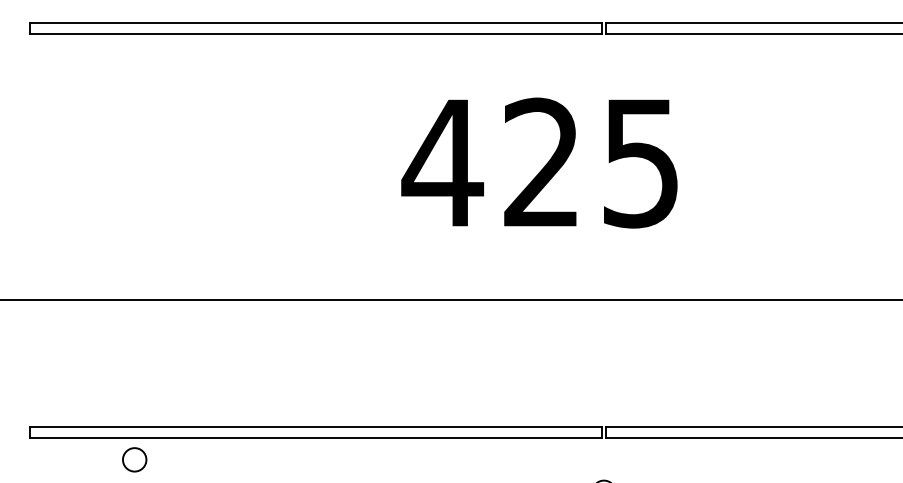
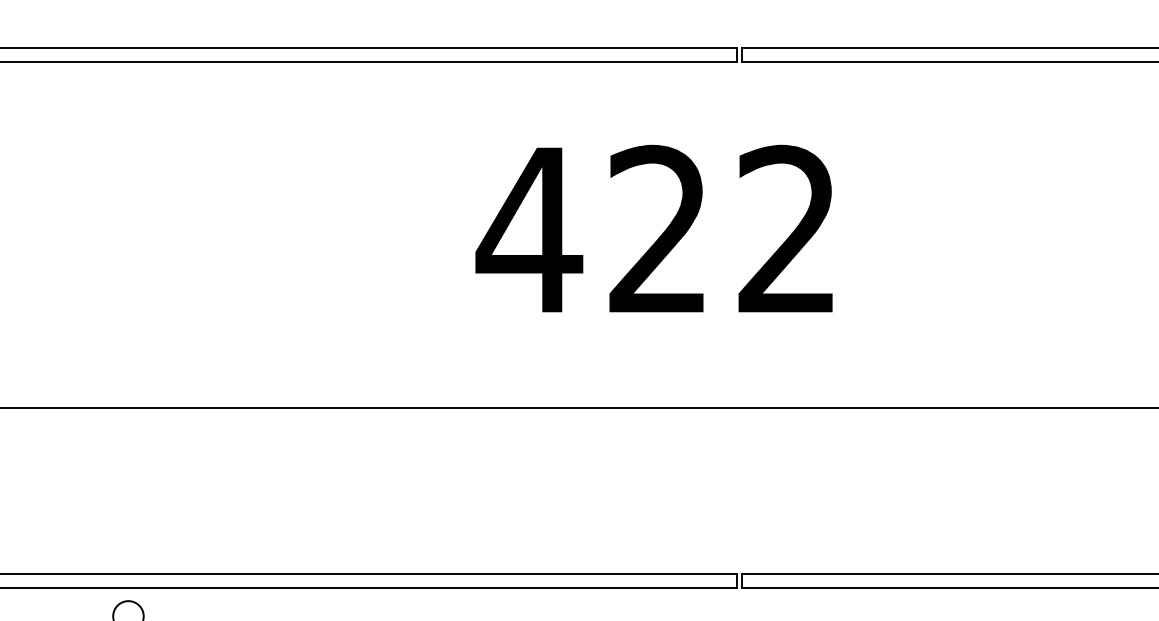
text: (640, 162) -> (786, 229), 425 -> 422

